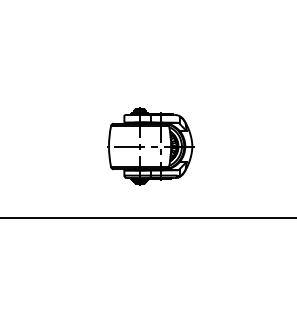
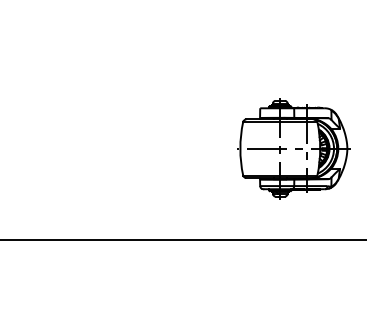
part: (150, 146) -> (293, 148), moved

